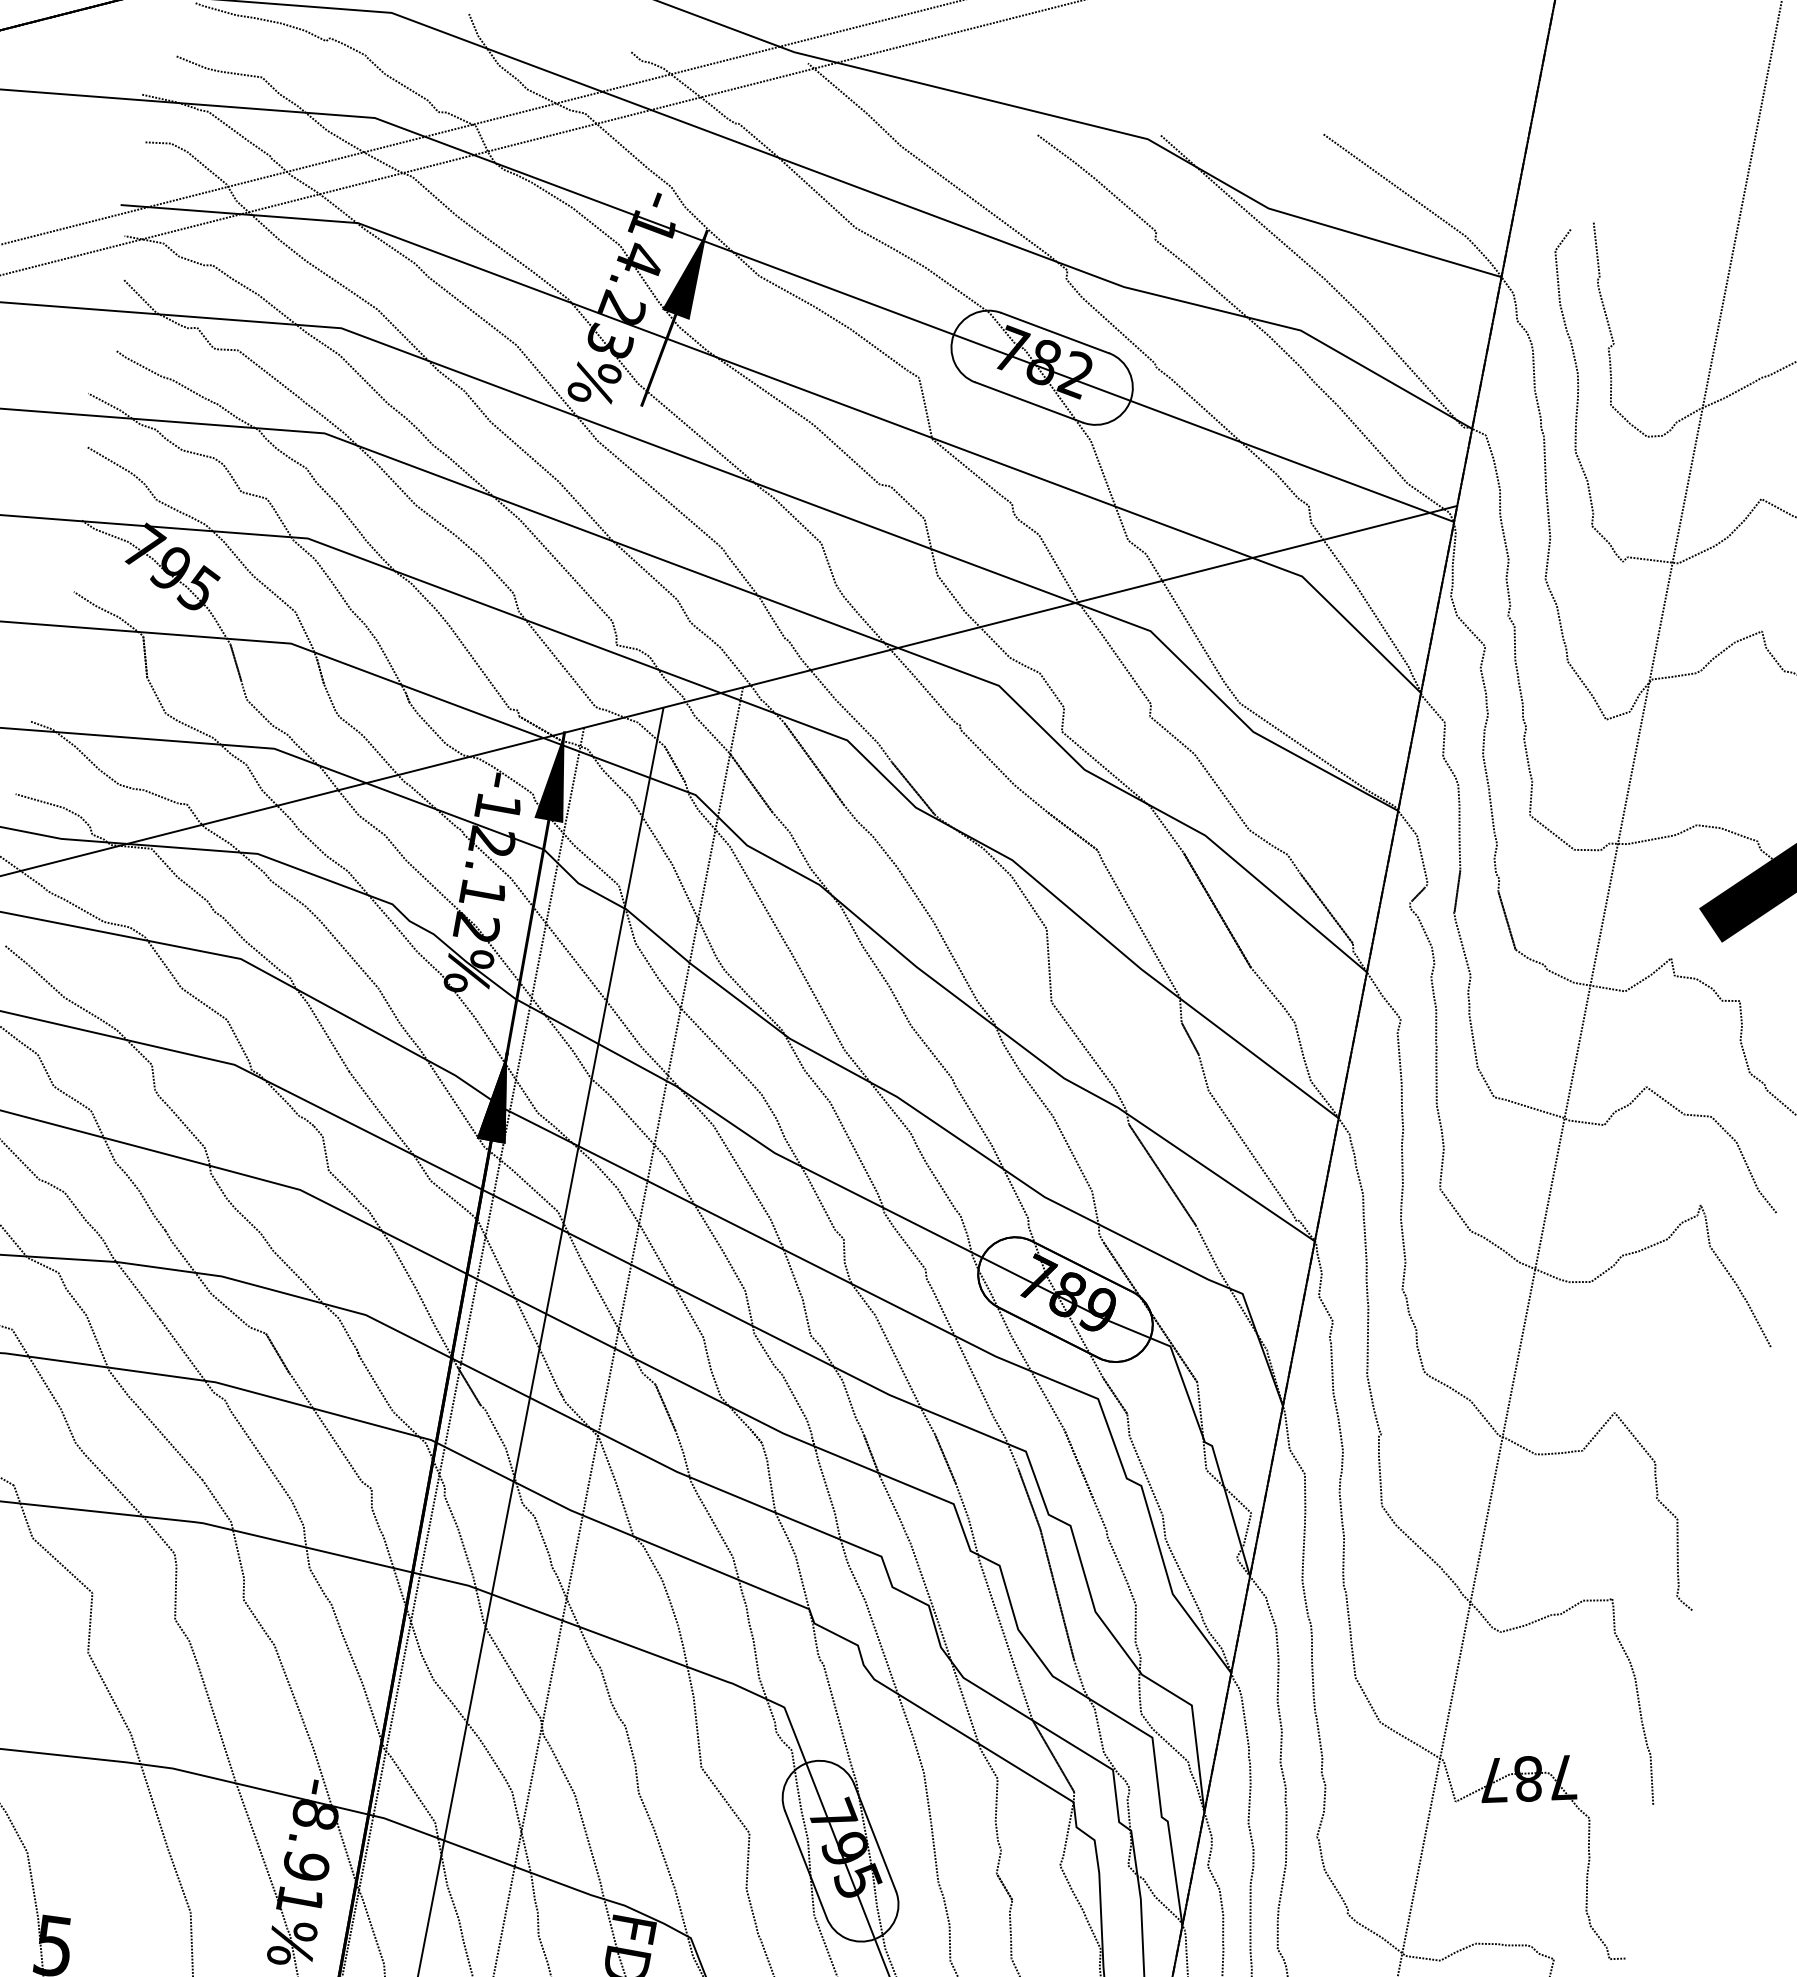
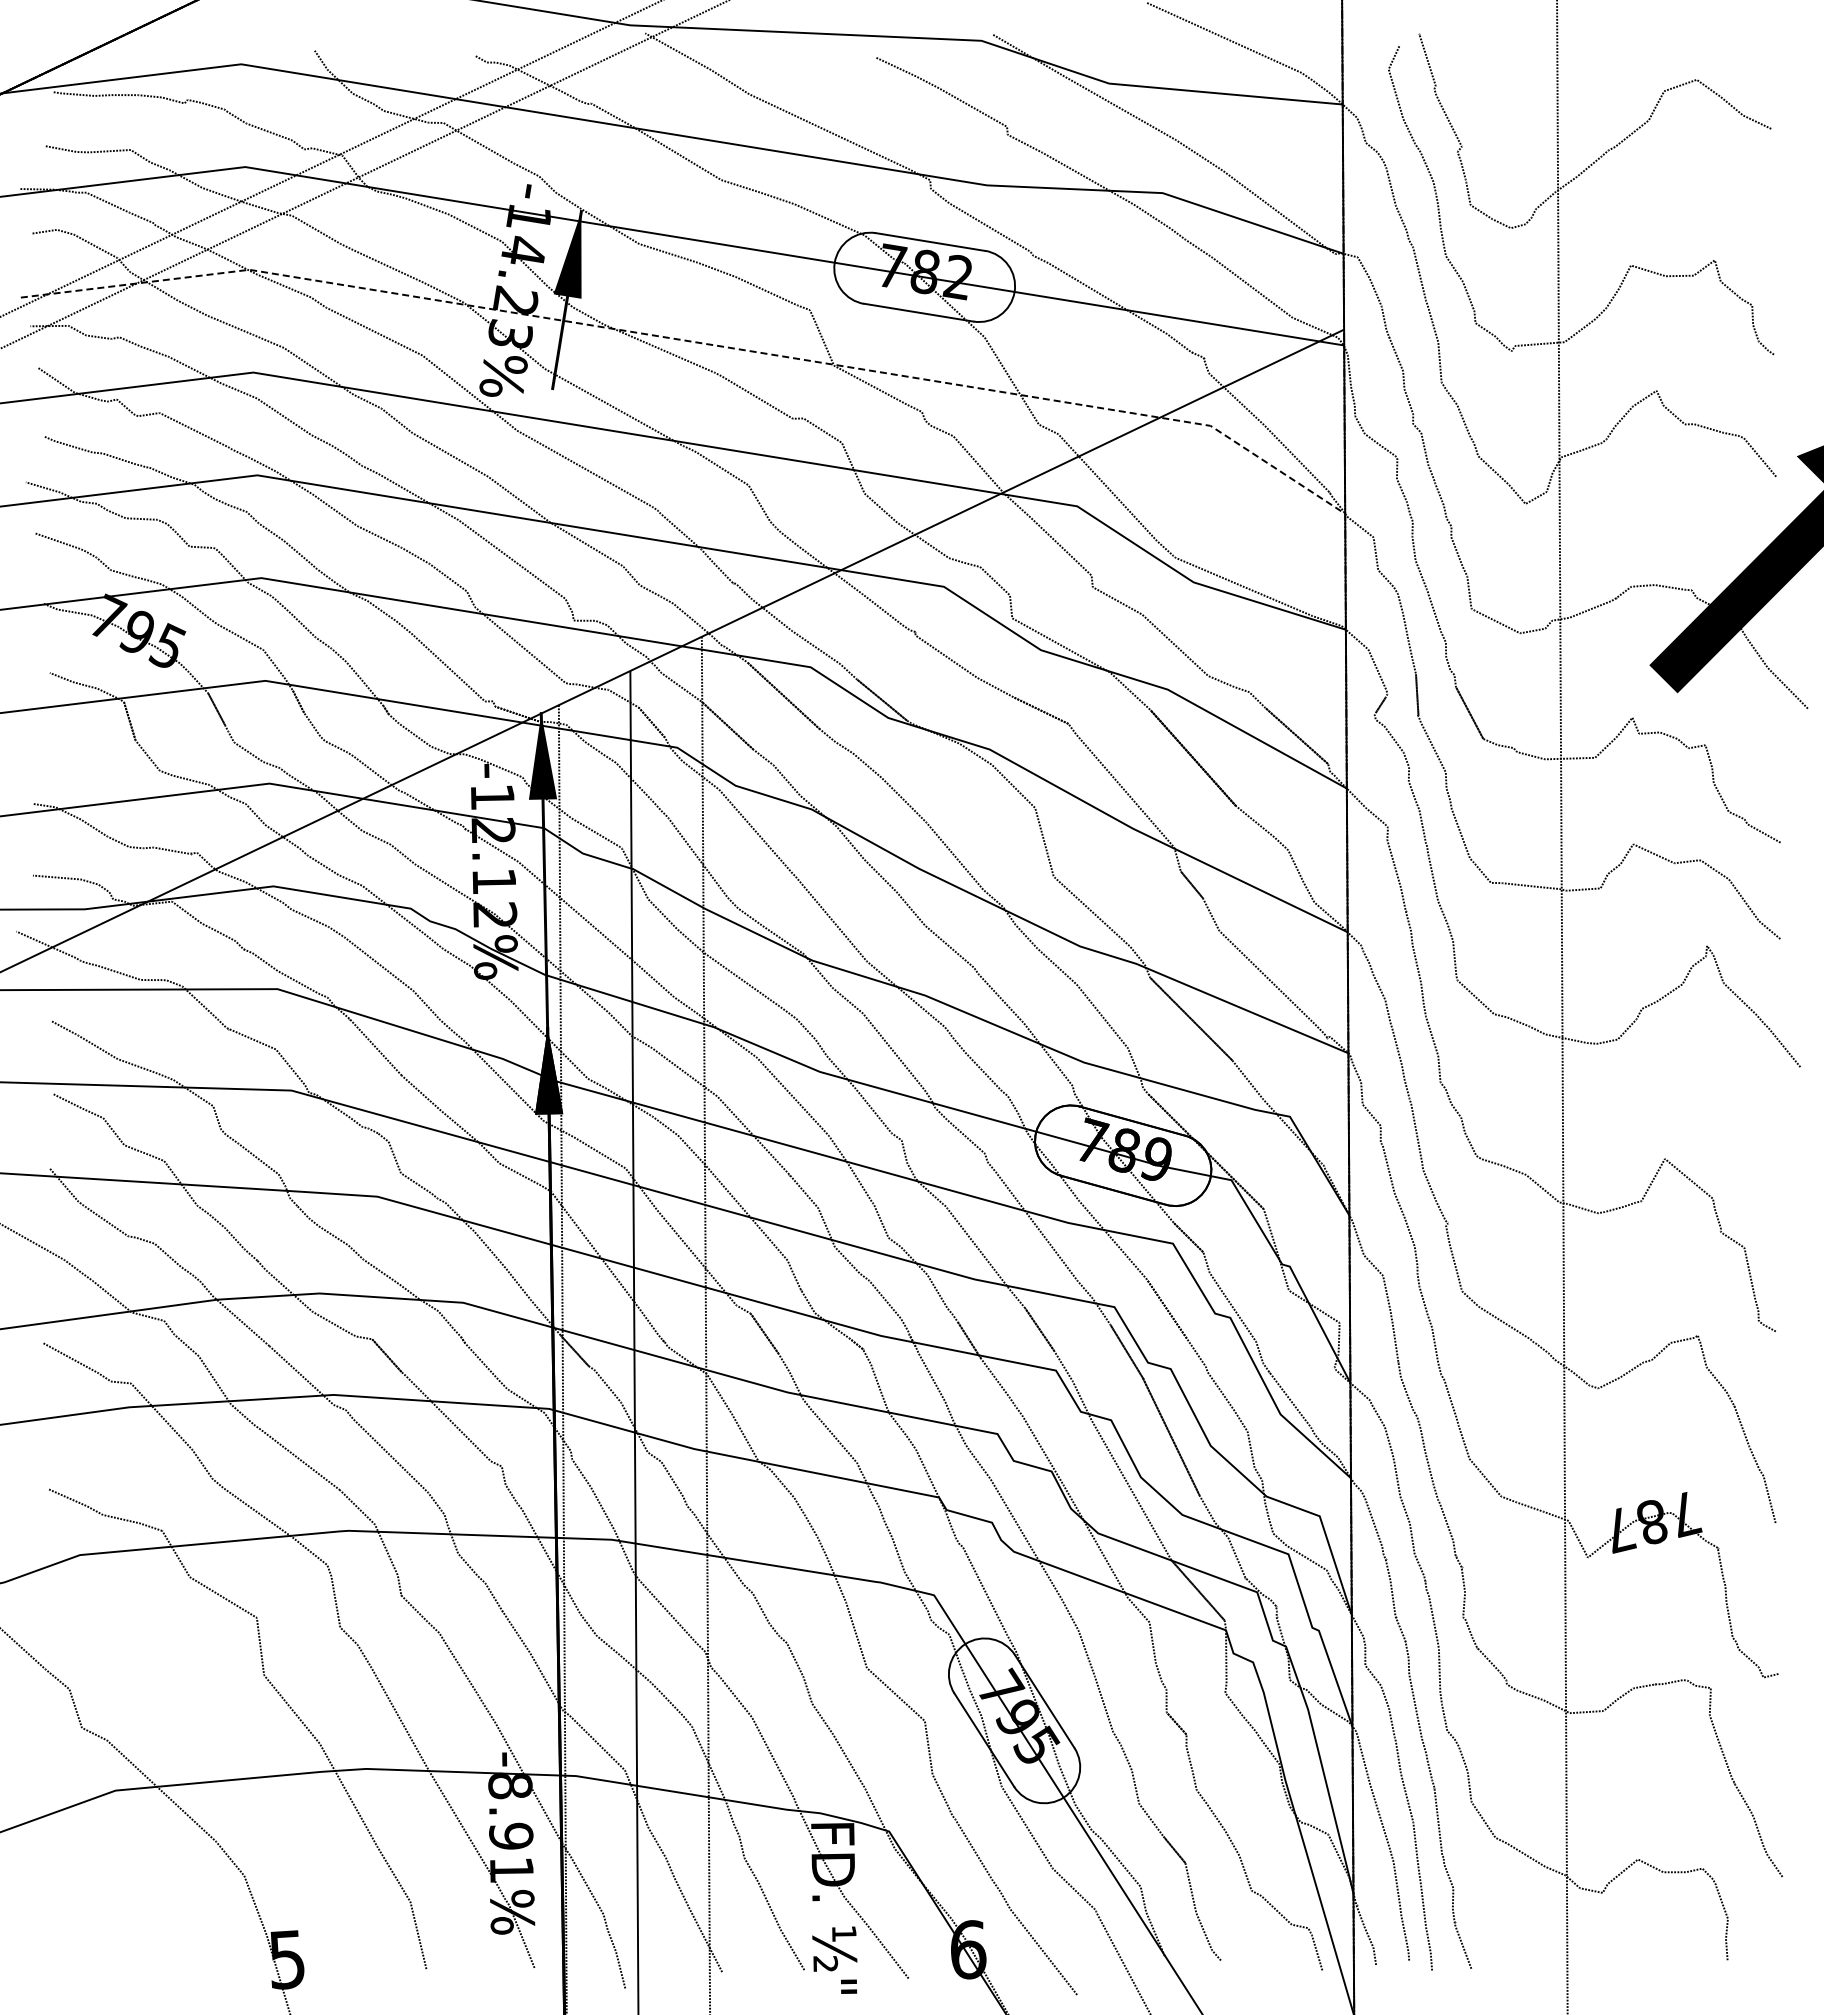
line: (796, 387) -> (695, 342), solid -> dashed

